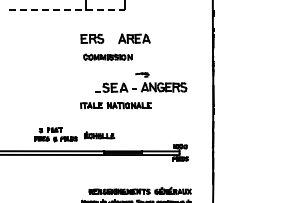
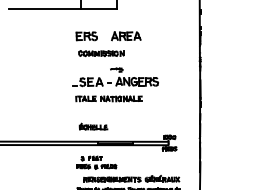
line: (67, 9) -> (63, 8), dashed -> solid
part: (141, 82) -> (115, 77), moved
part: (55, 134) -> (96, 162), moved

